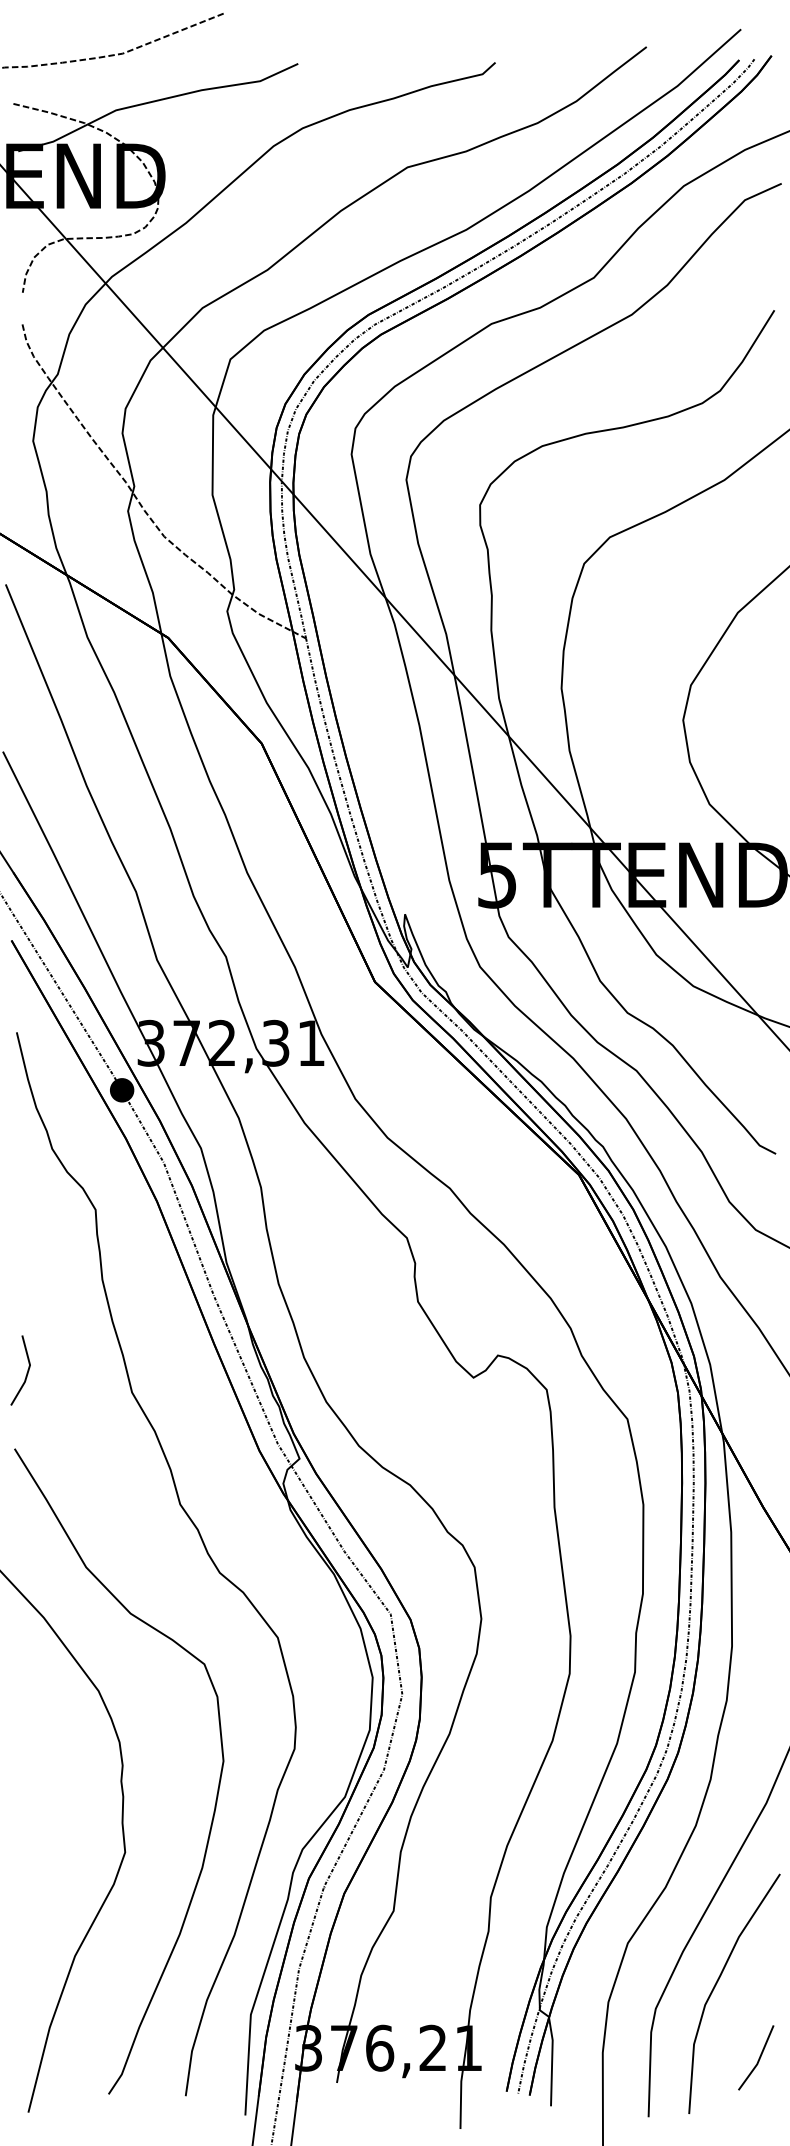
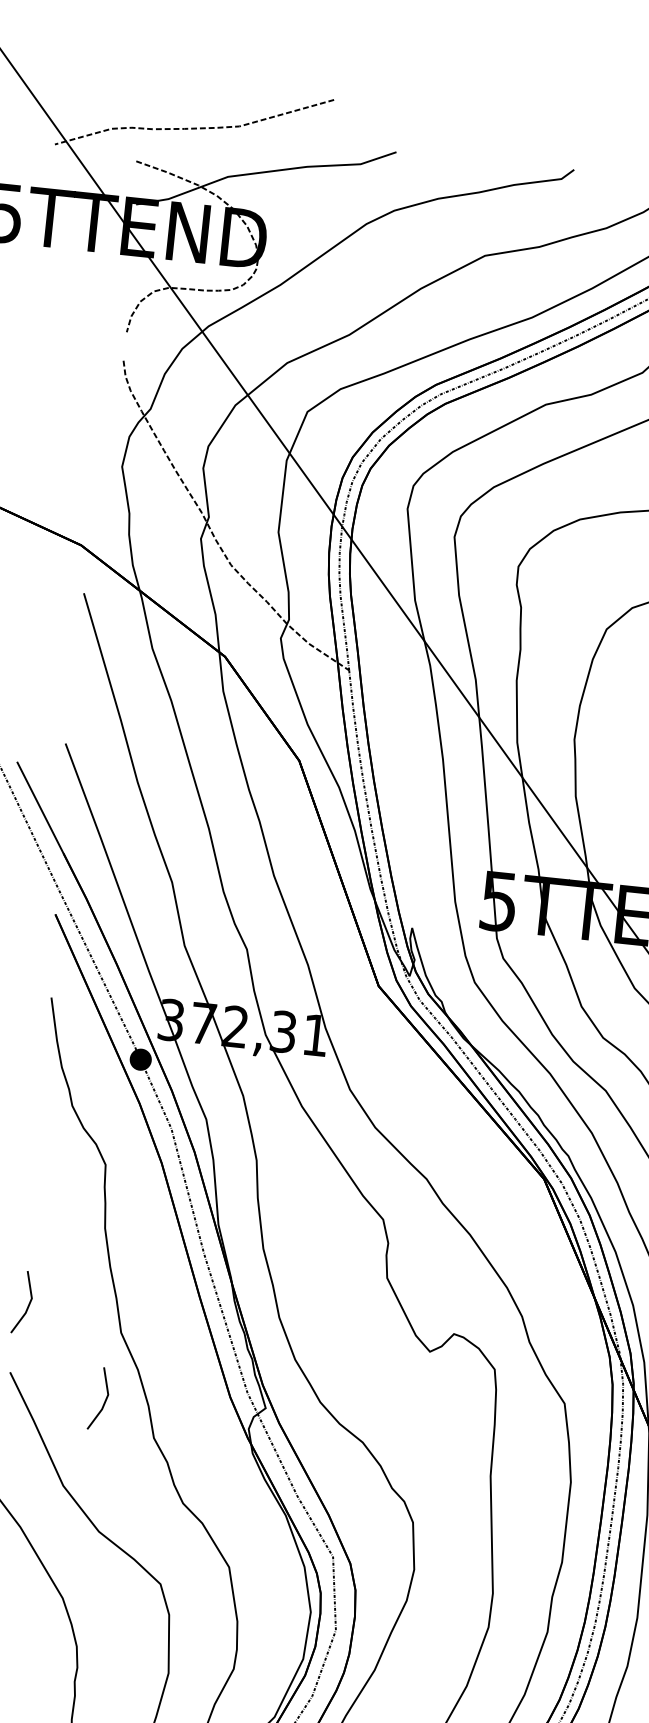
line: (121, 1469) -> (104, 1401), added

